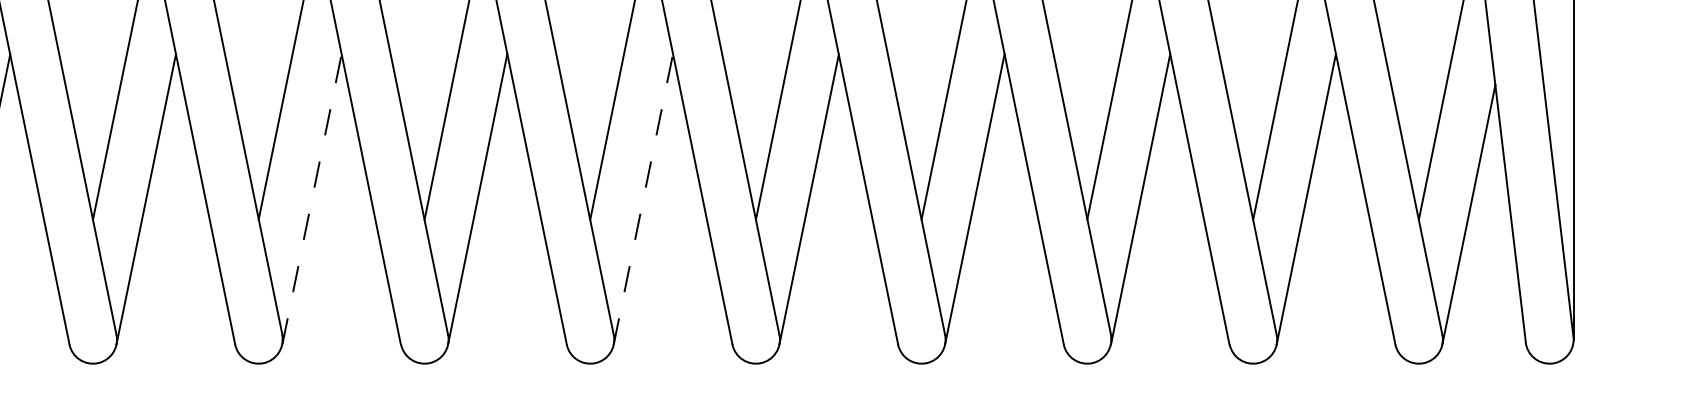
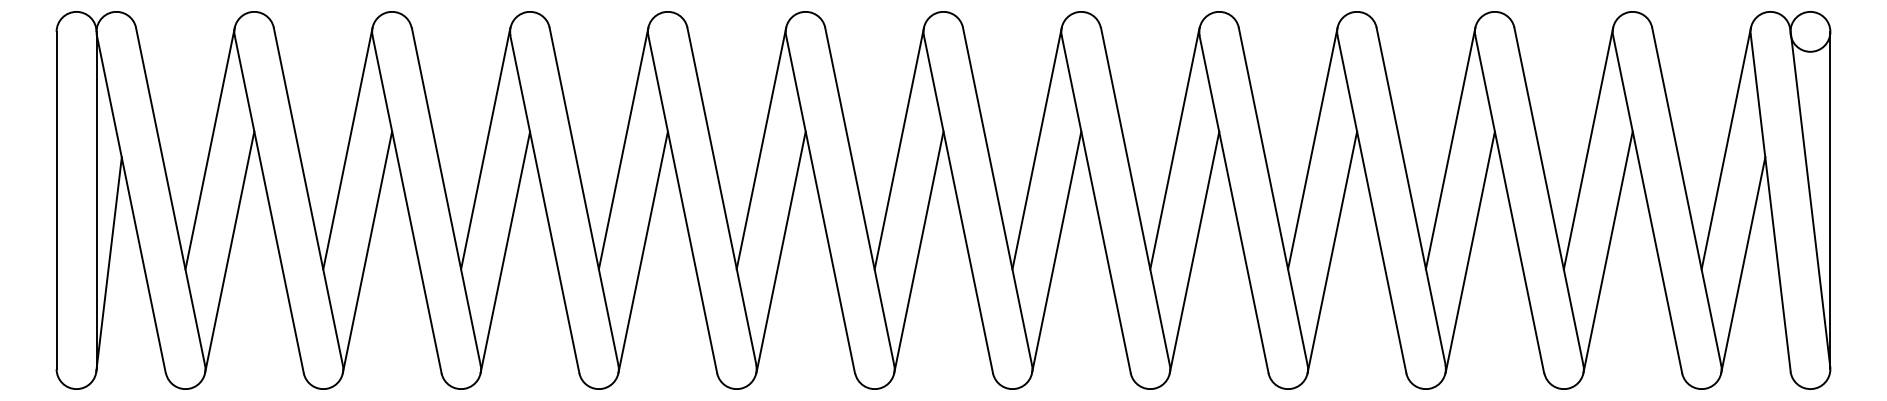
line: (312, 198) -> (781, 251), dashed -> solid
line: (643, 198) -> (1056, 251), dashed -> solid

